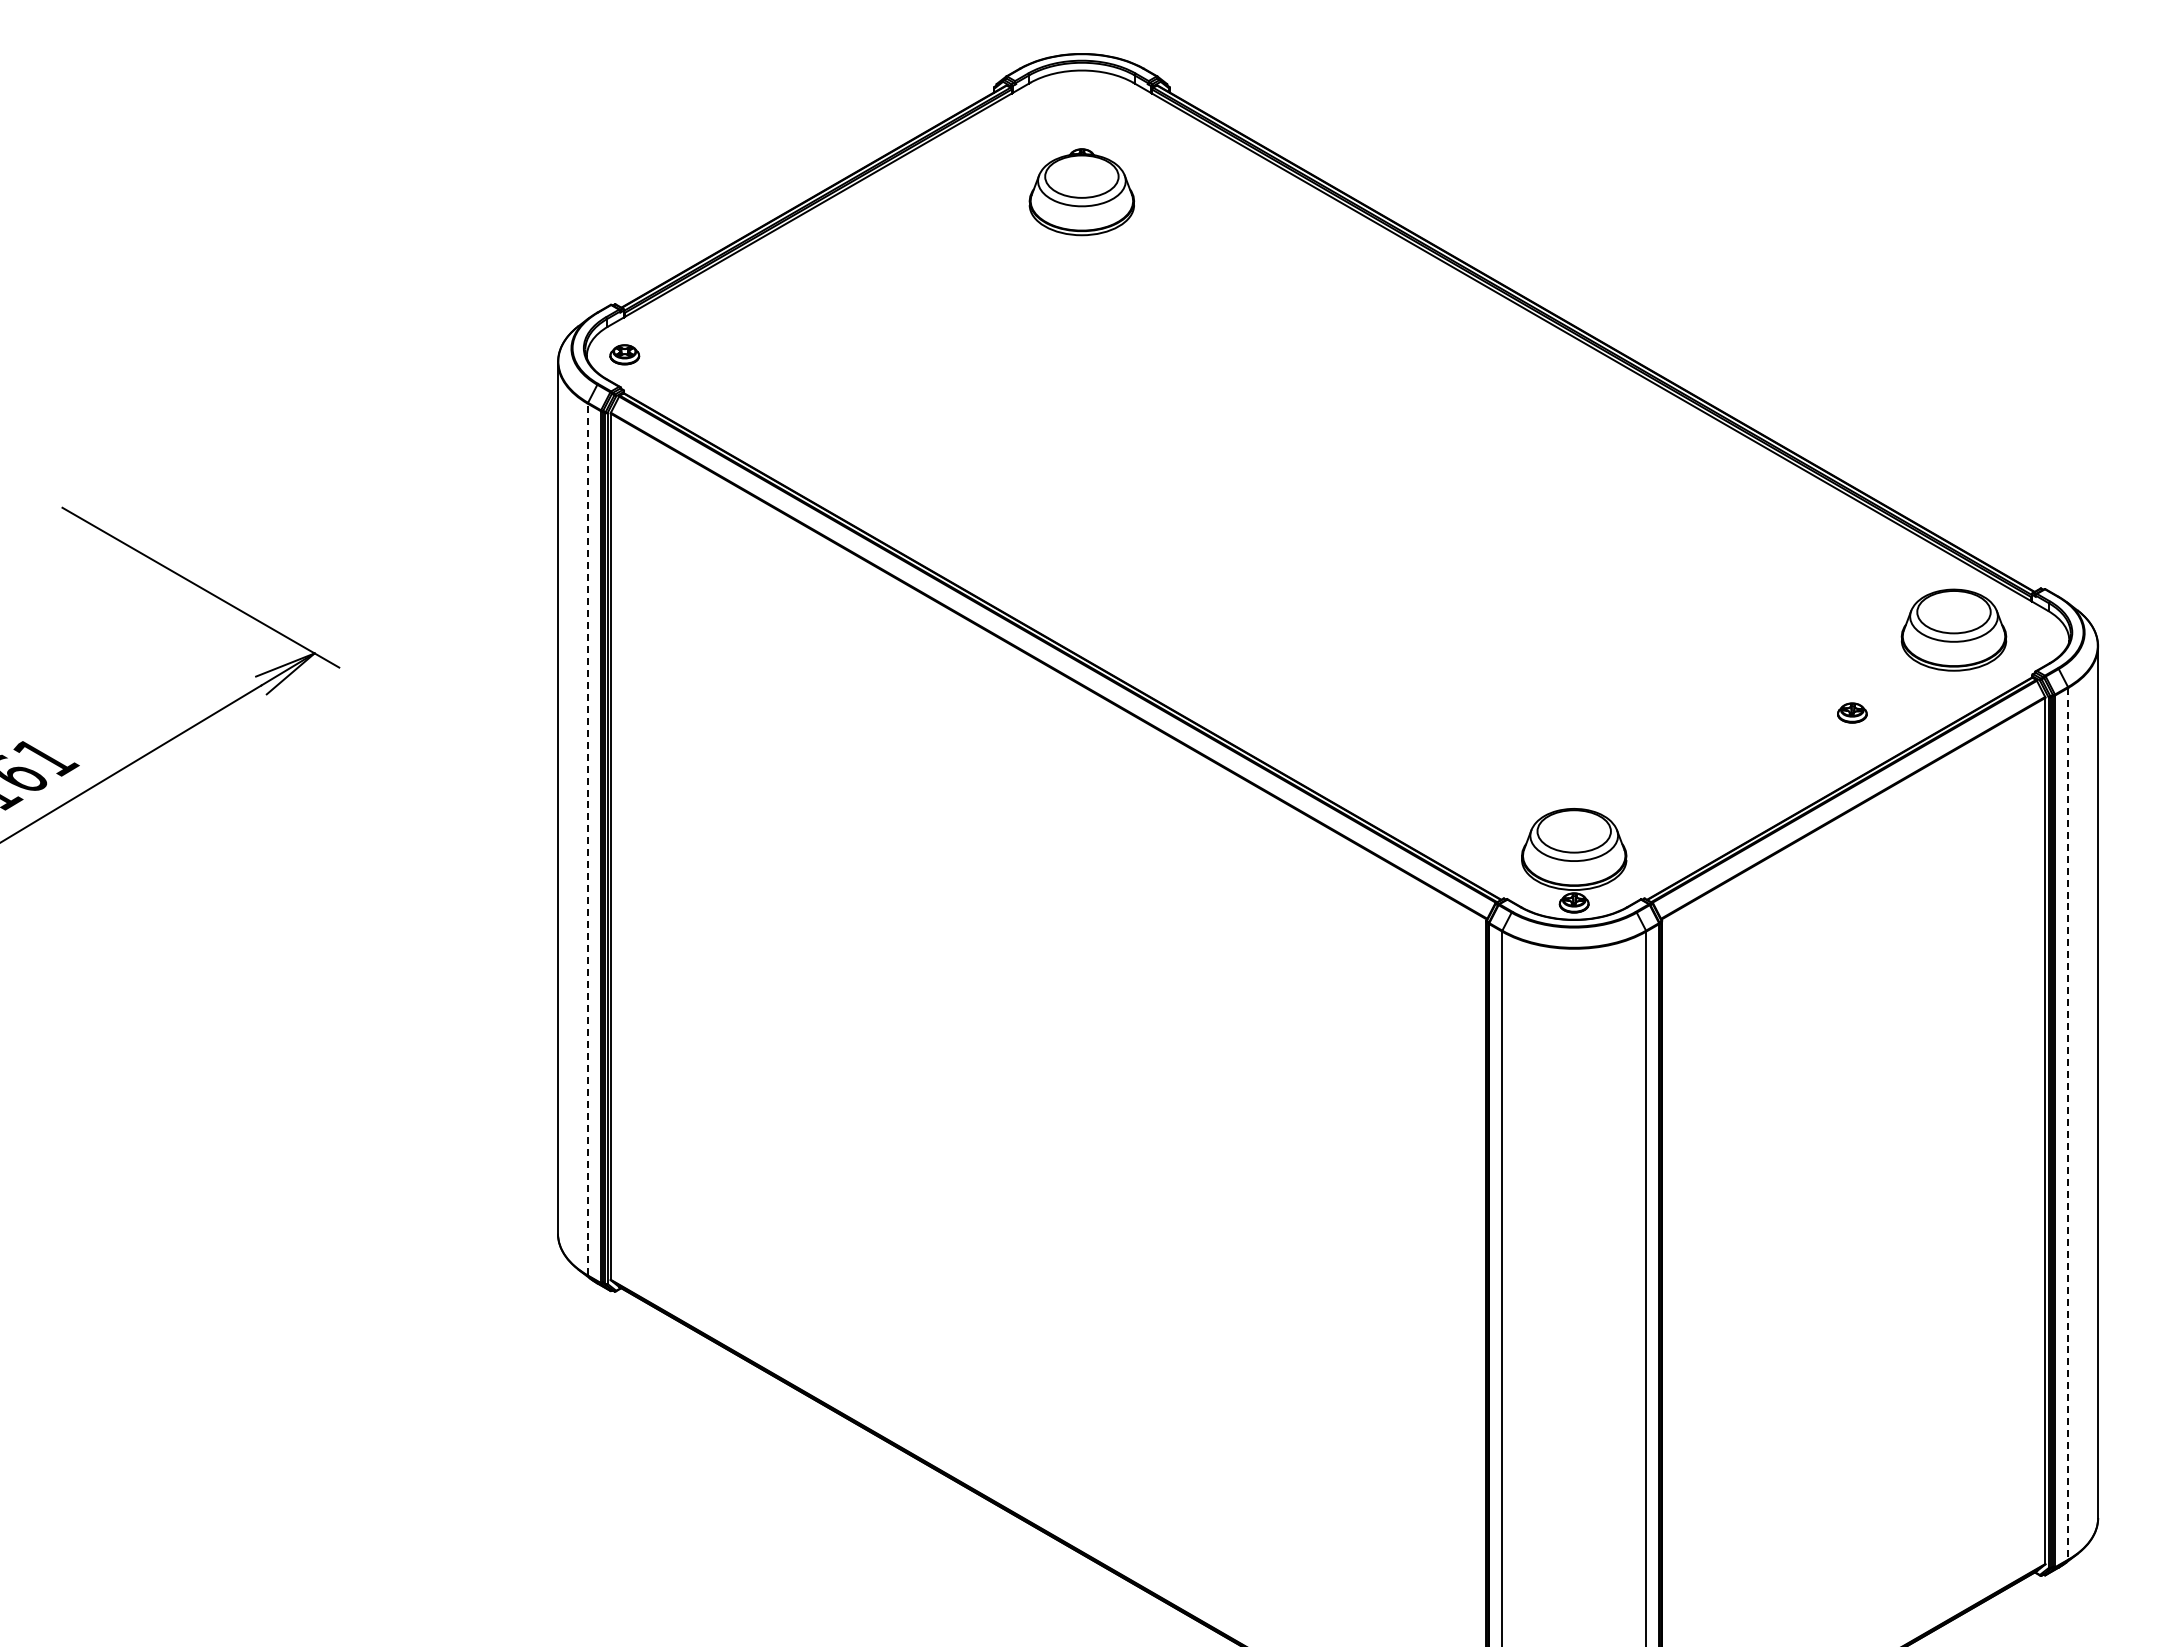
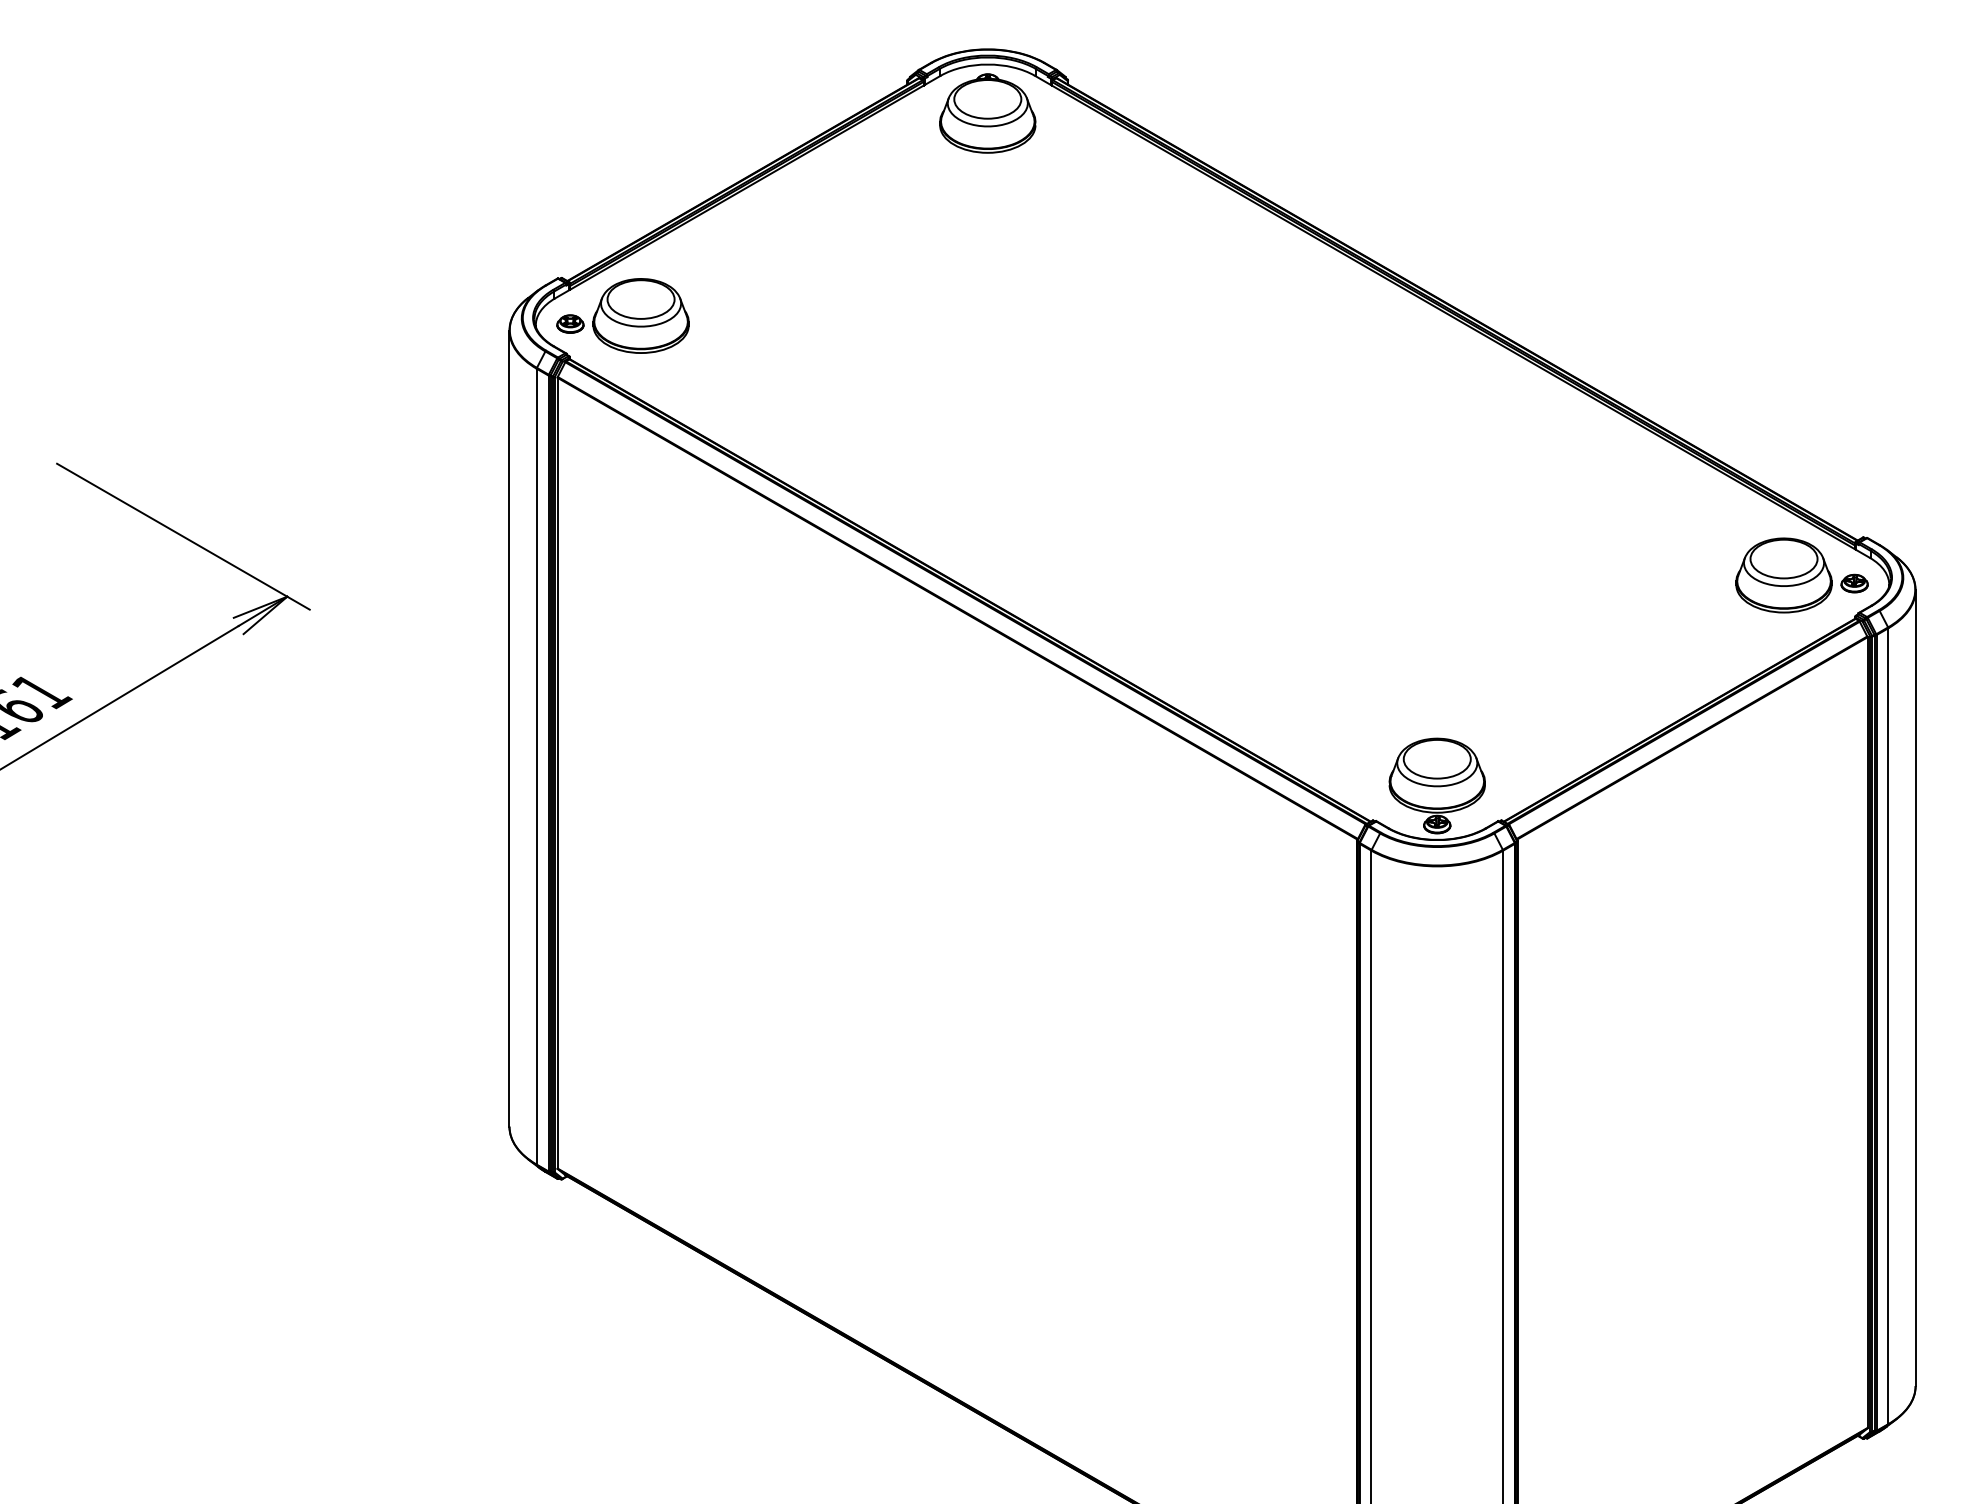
part: (1081, 192) -> (987, 113), moved
part: (702, 345) -> (641, 315), added
part: (1852, 712) -> (1854, 583), moved
line: (587, 839) -> (536, 766), dashed -> solid
line: (2068, 1123) -> (1888, 1025), dashed -> solid

